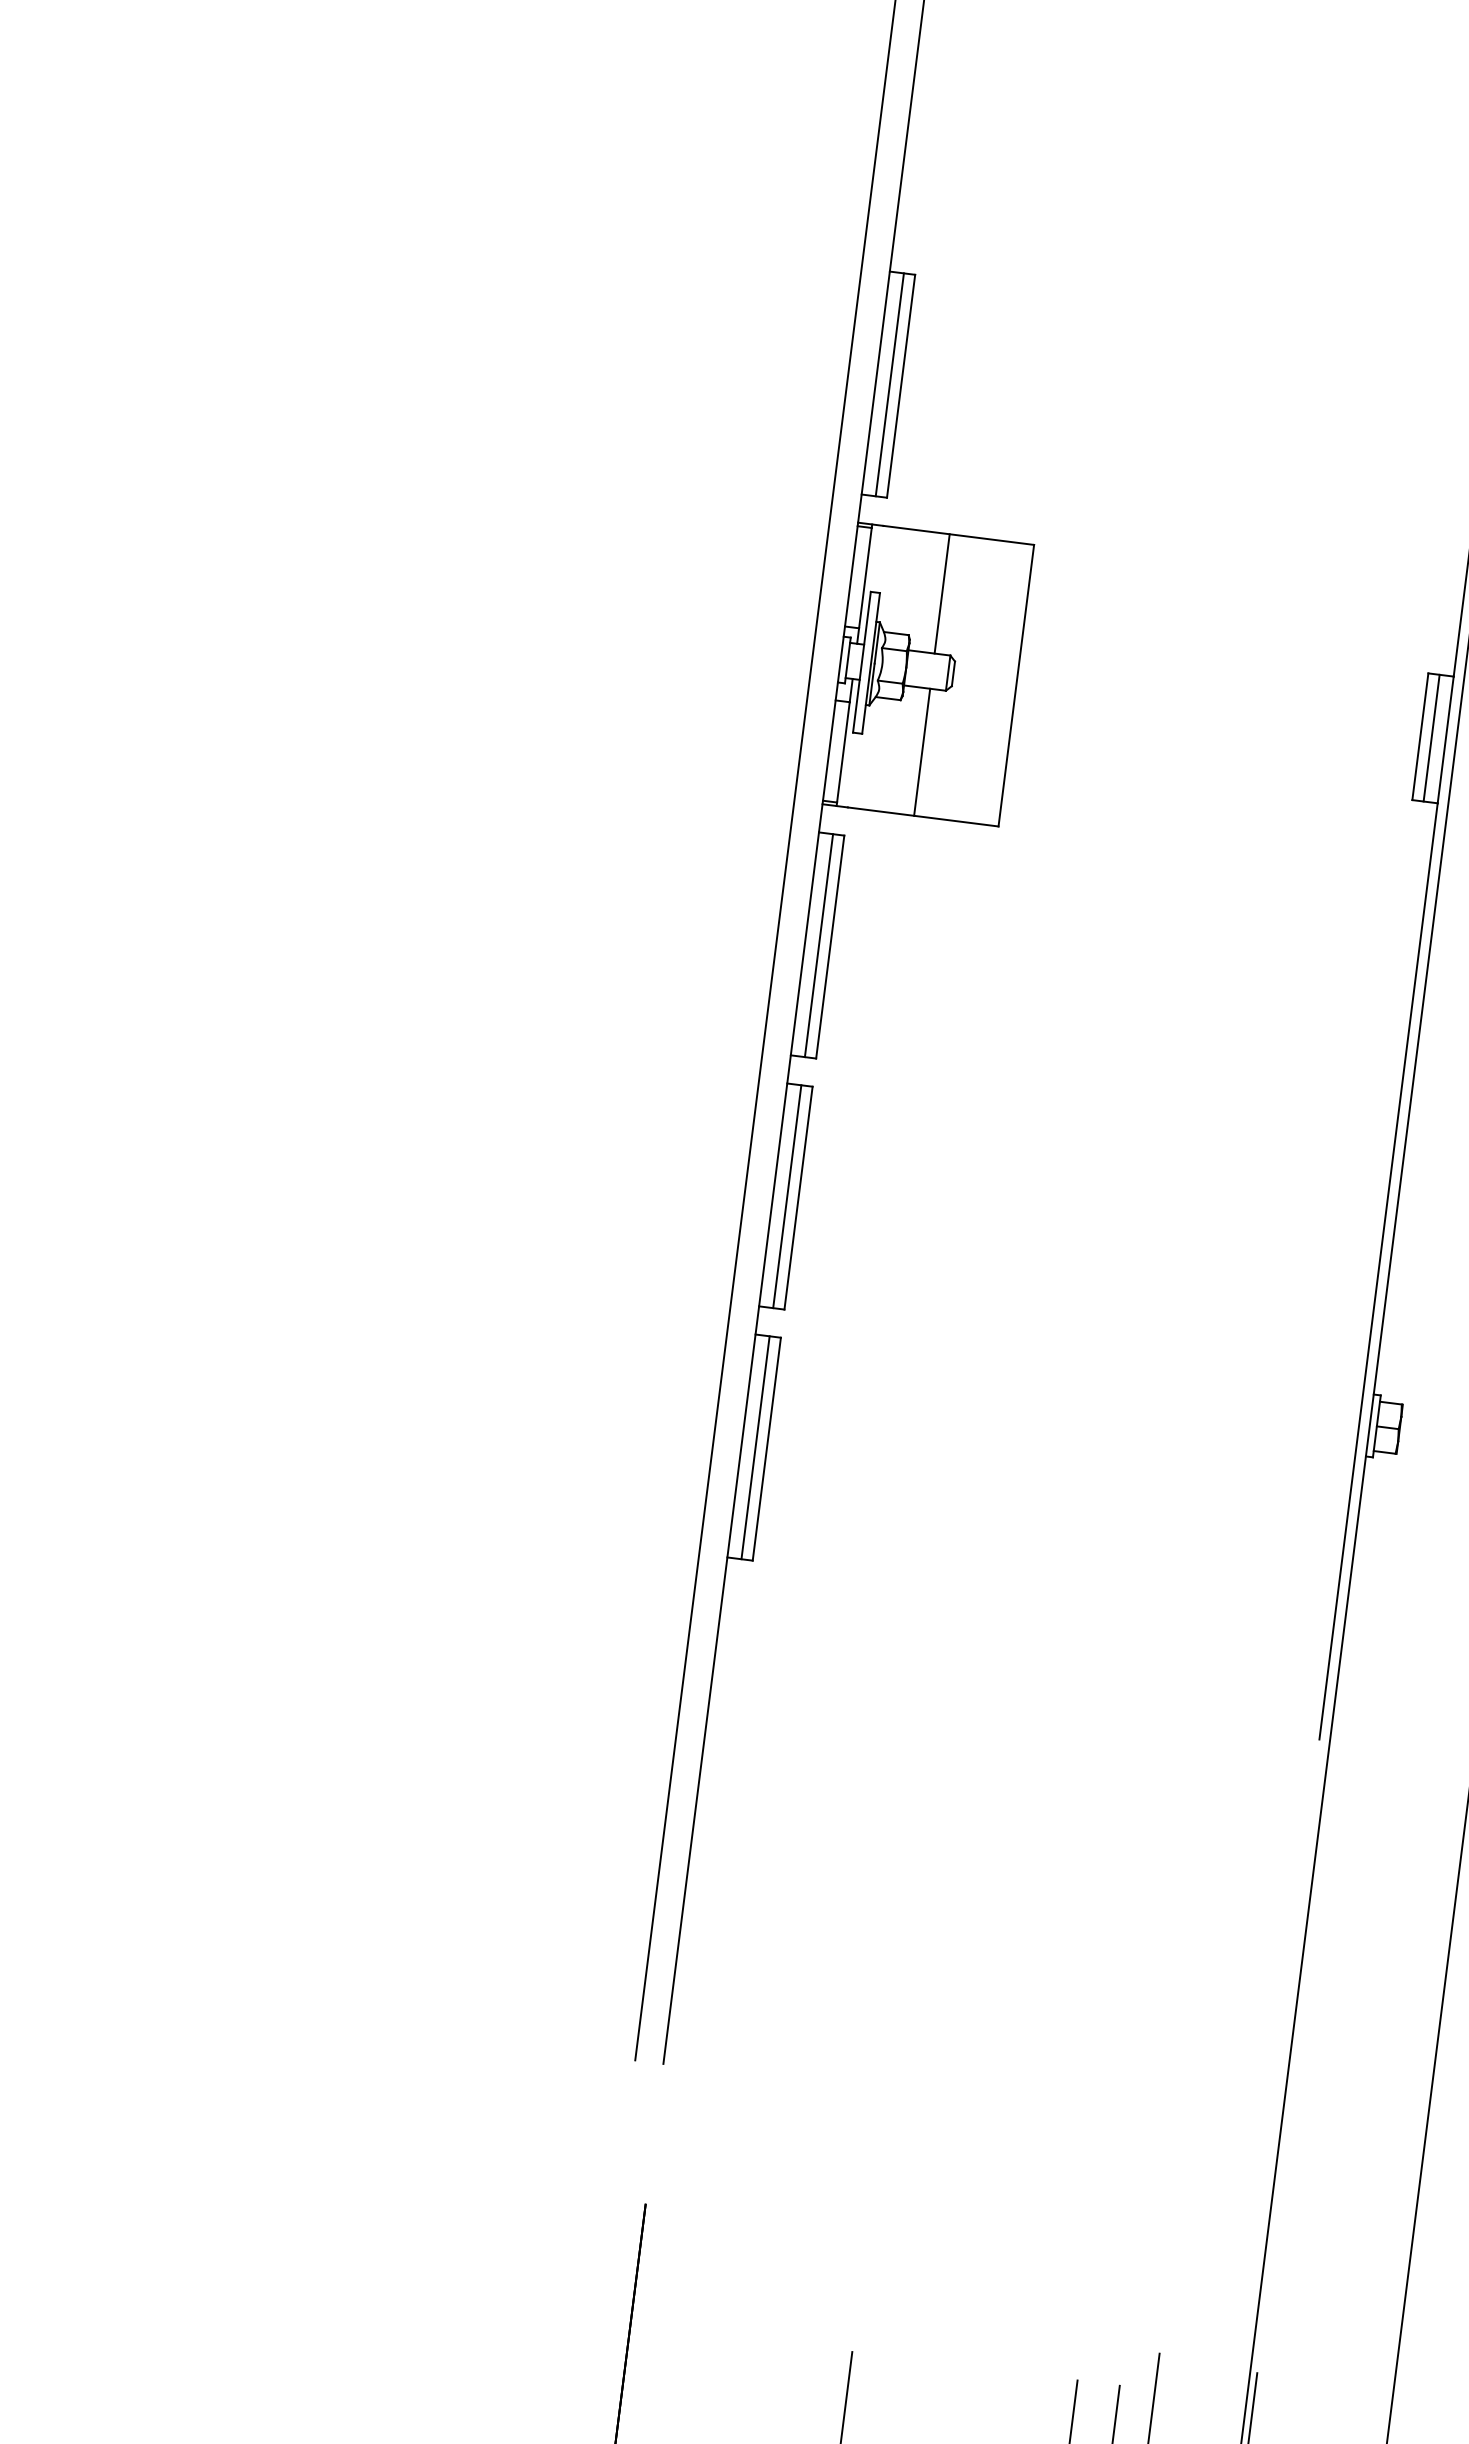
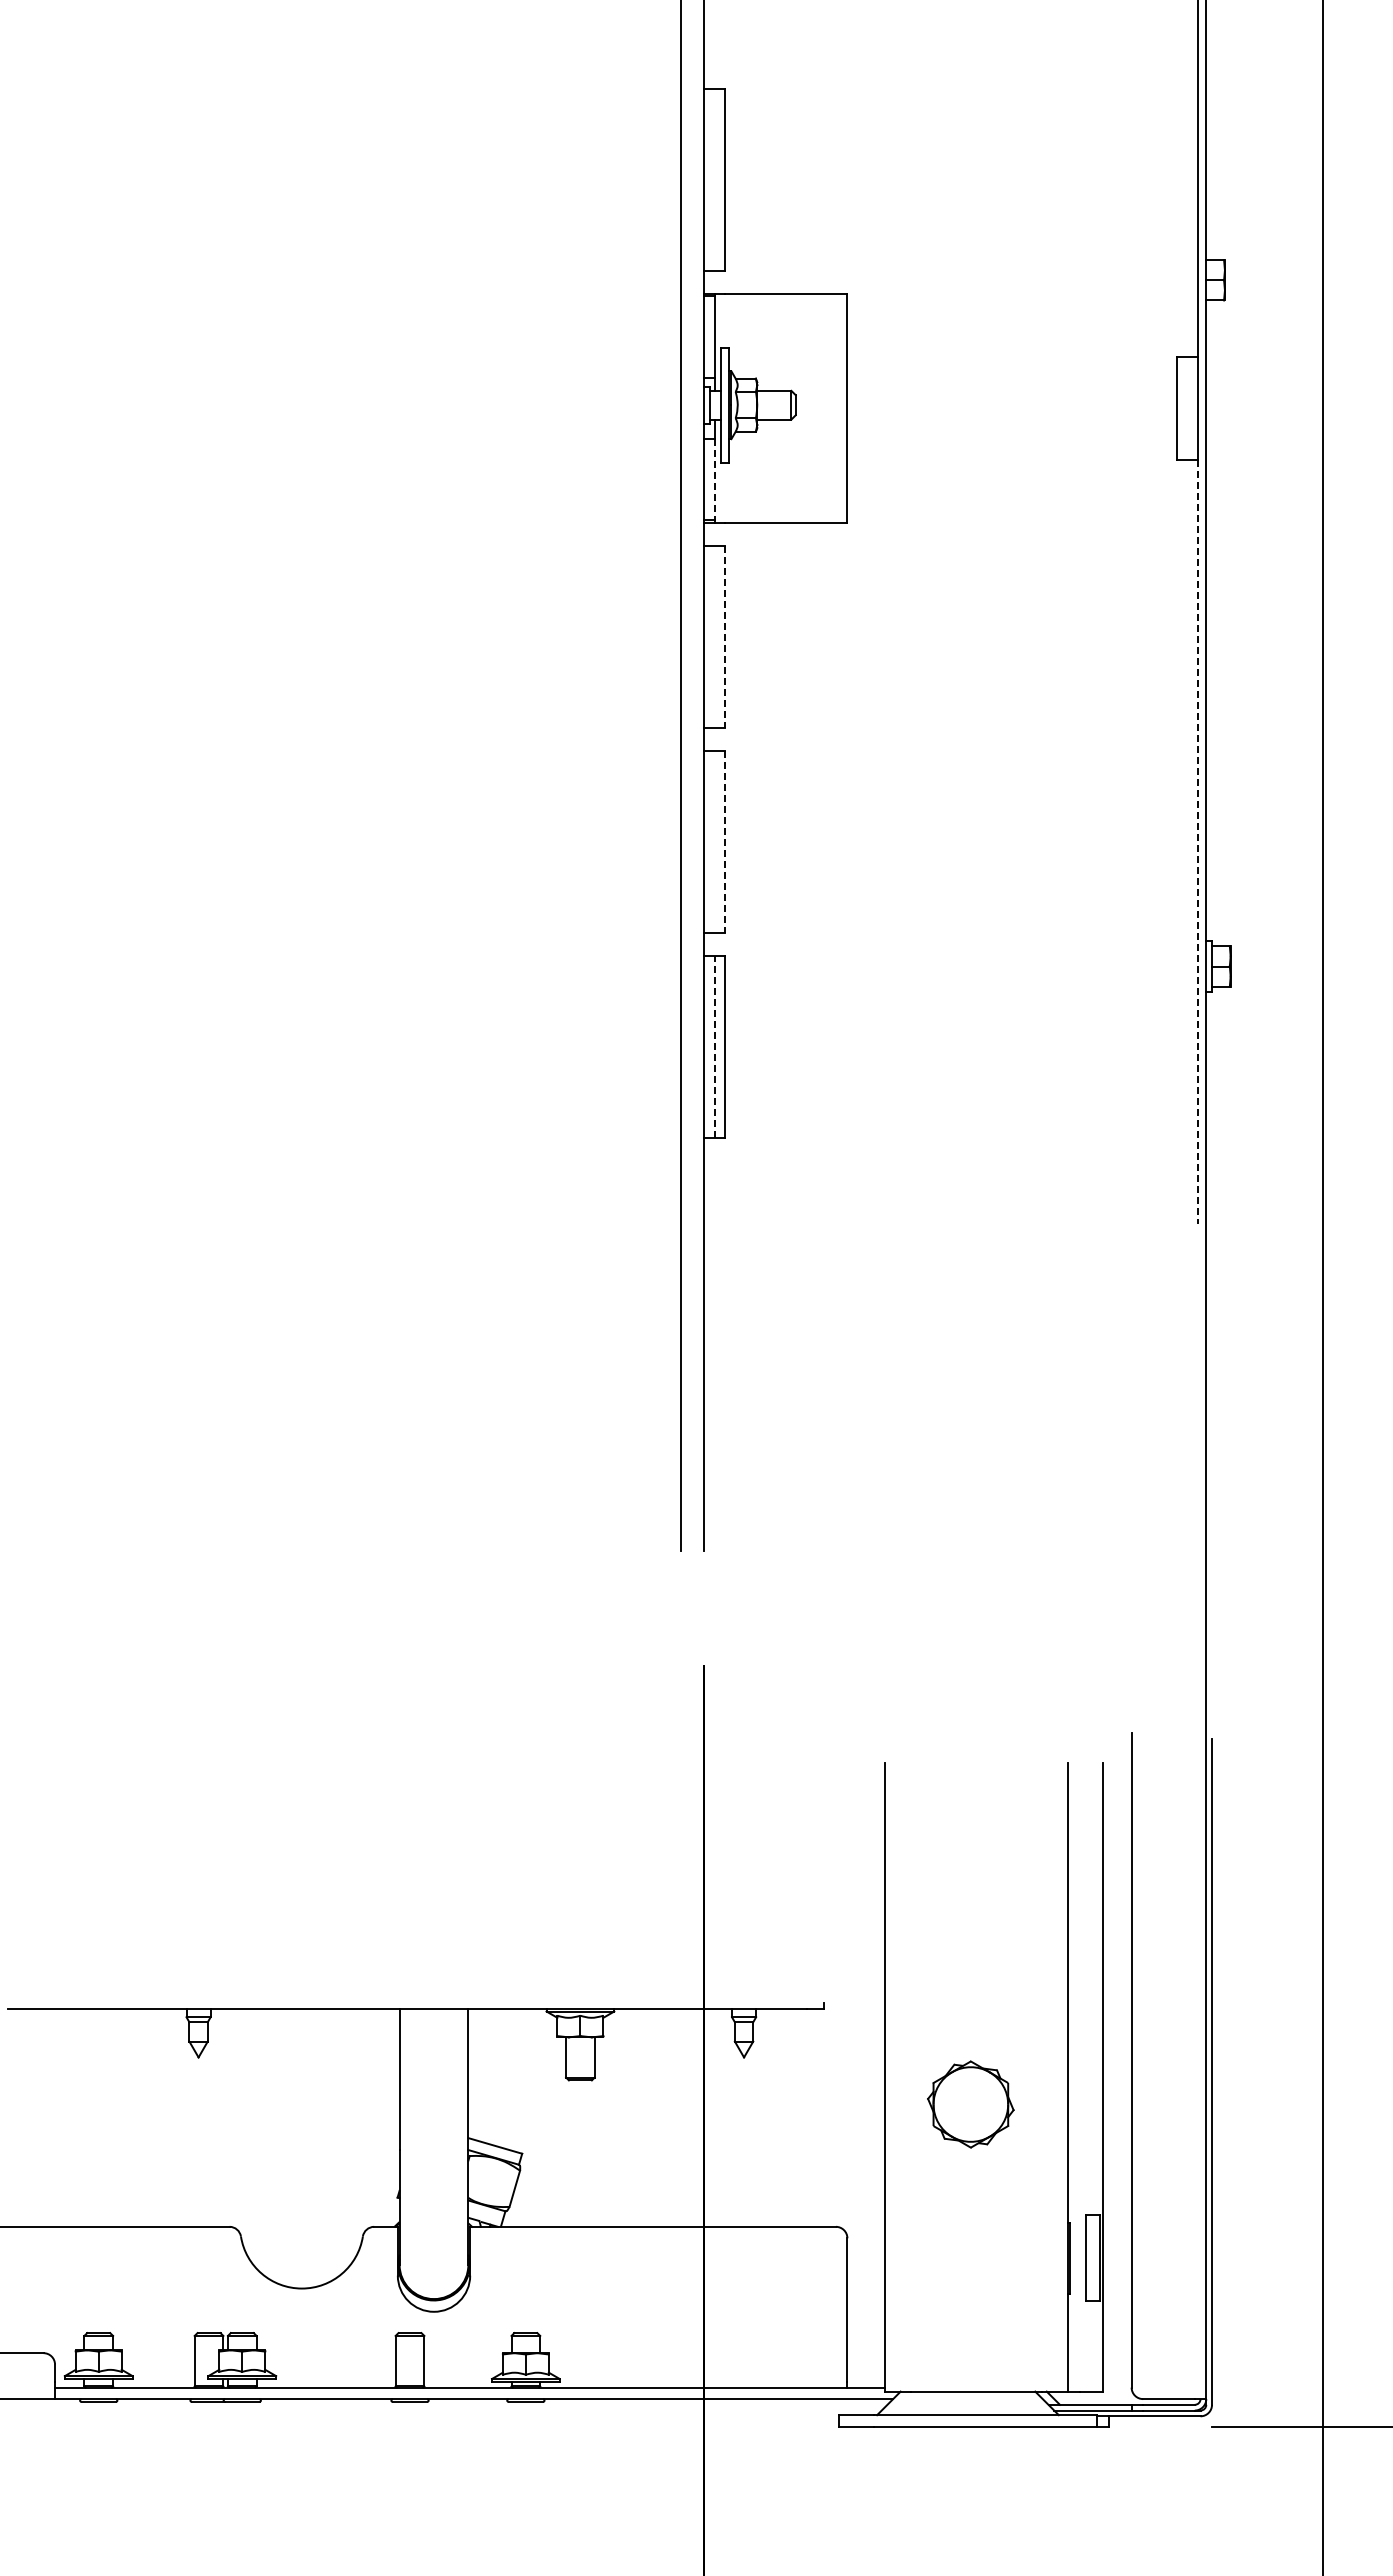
line: (890, 384) -> (715, 179), removed
line: (942, 593) -> (778, 341), removed
line: (1431, 738) -> (1186, 408), removed
line: (843, 752) -> (715, 479), solid -> dashed
line: (922, 752) -> (778, 471), removed
line: (819, 946) -> (715, 637), removed
line: (830, 947) -> (724, 637), solid -> dashed
line: (787, 1196) -> (715, 841), removed
line: (798, 1197) -> (724, 841), solid -> dashed
line: (1378, 1270) -> (1197, 841), solid -> dashed
line: (755, 1447) -> (715, 1046), solid -> dashed

